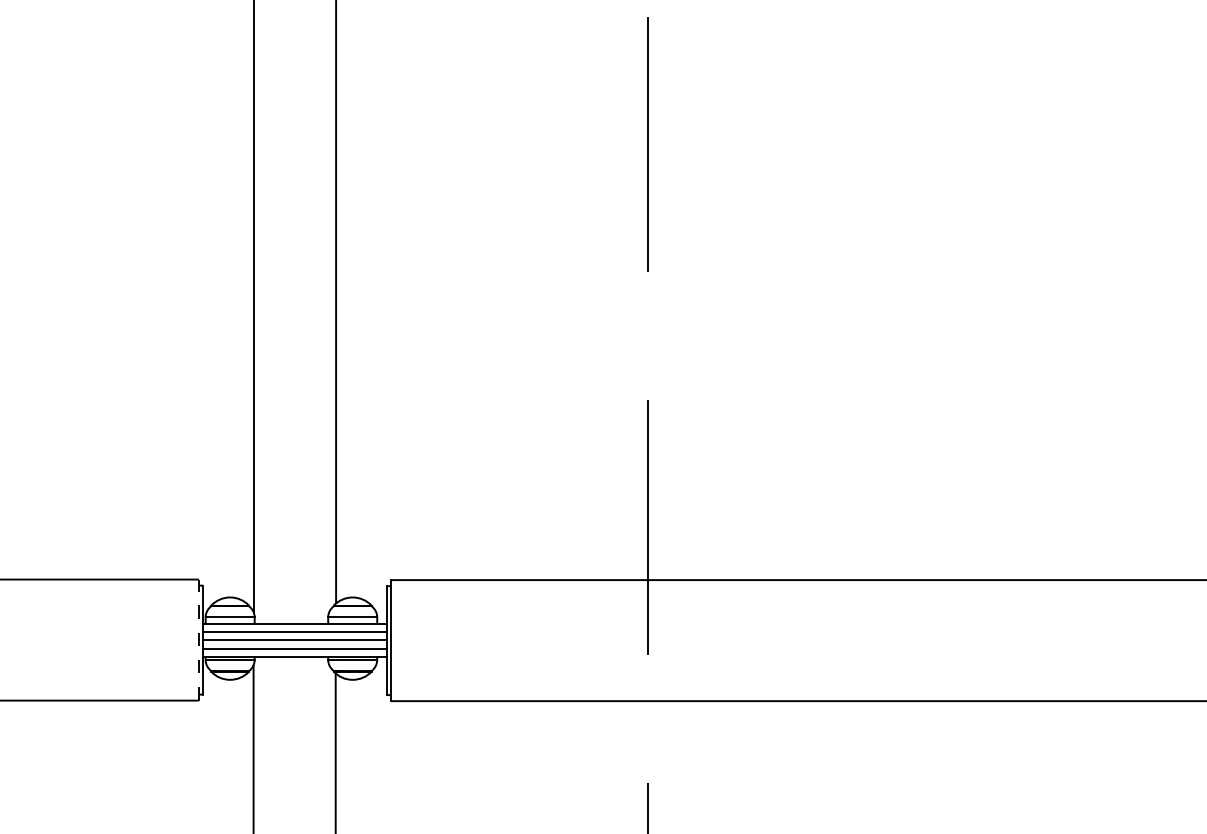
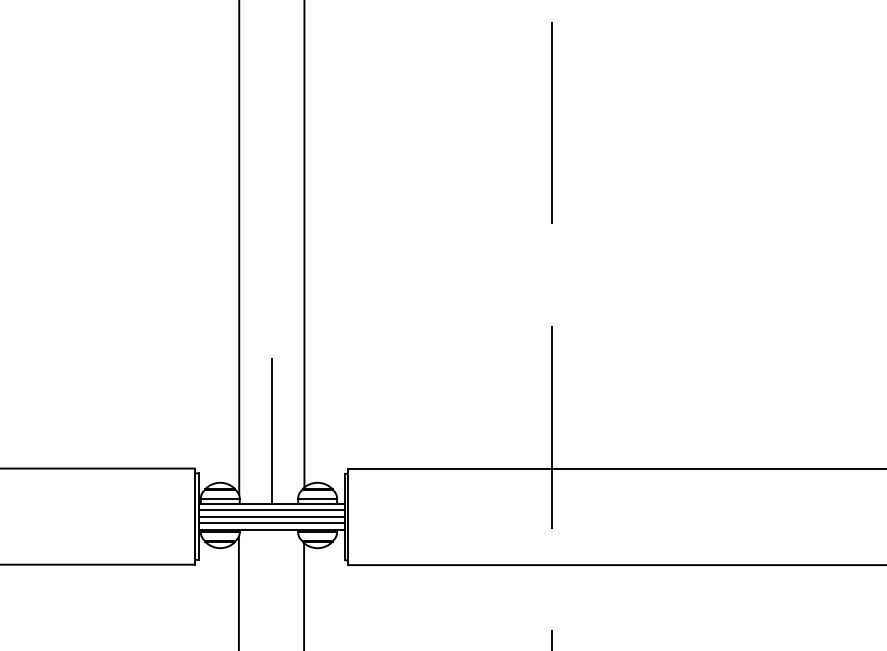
line: (294, 532) -> (271, 431), added
line: (198, 640) -> (195, 516), dashed -> solid

